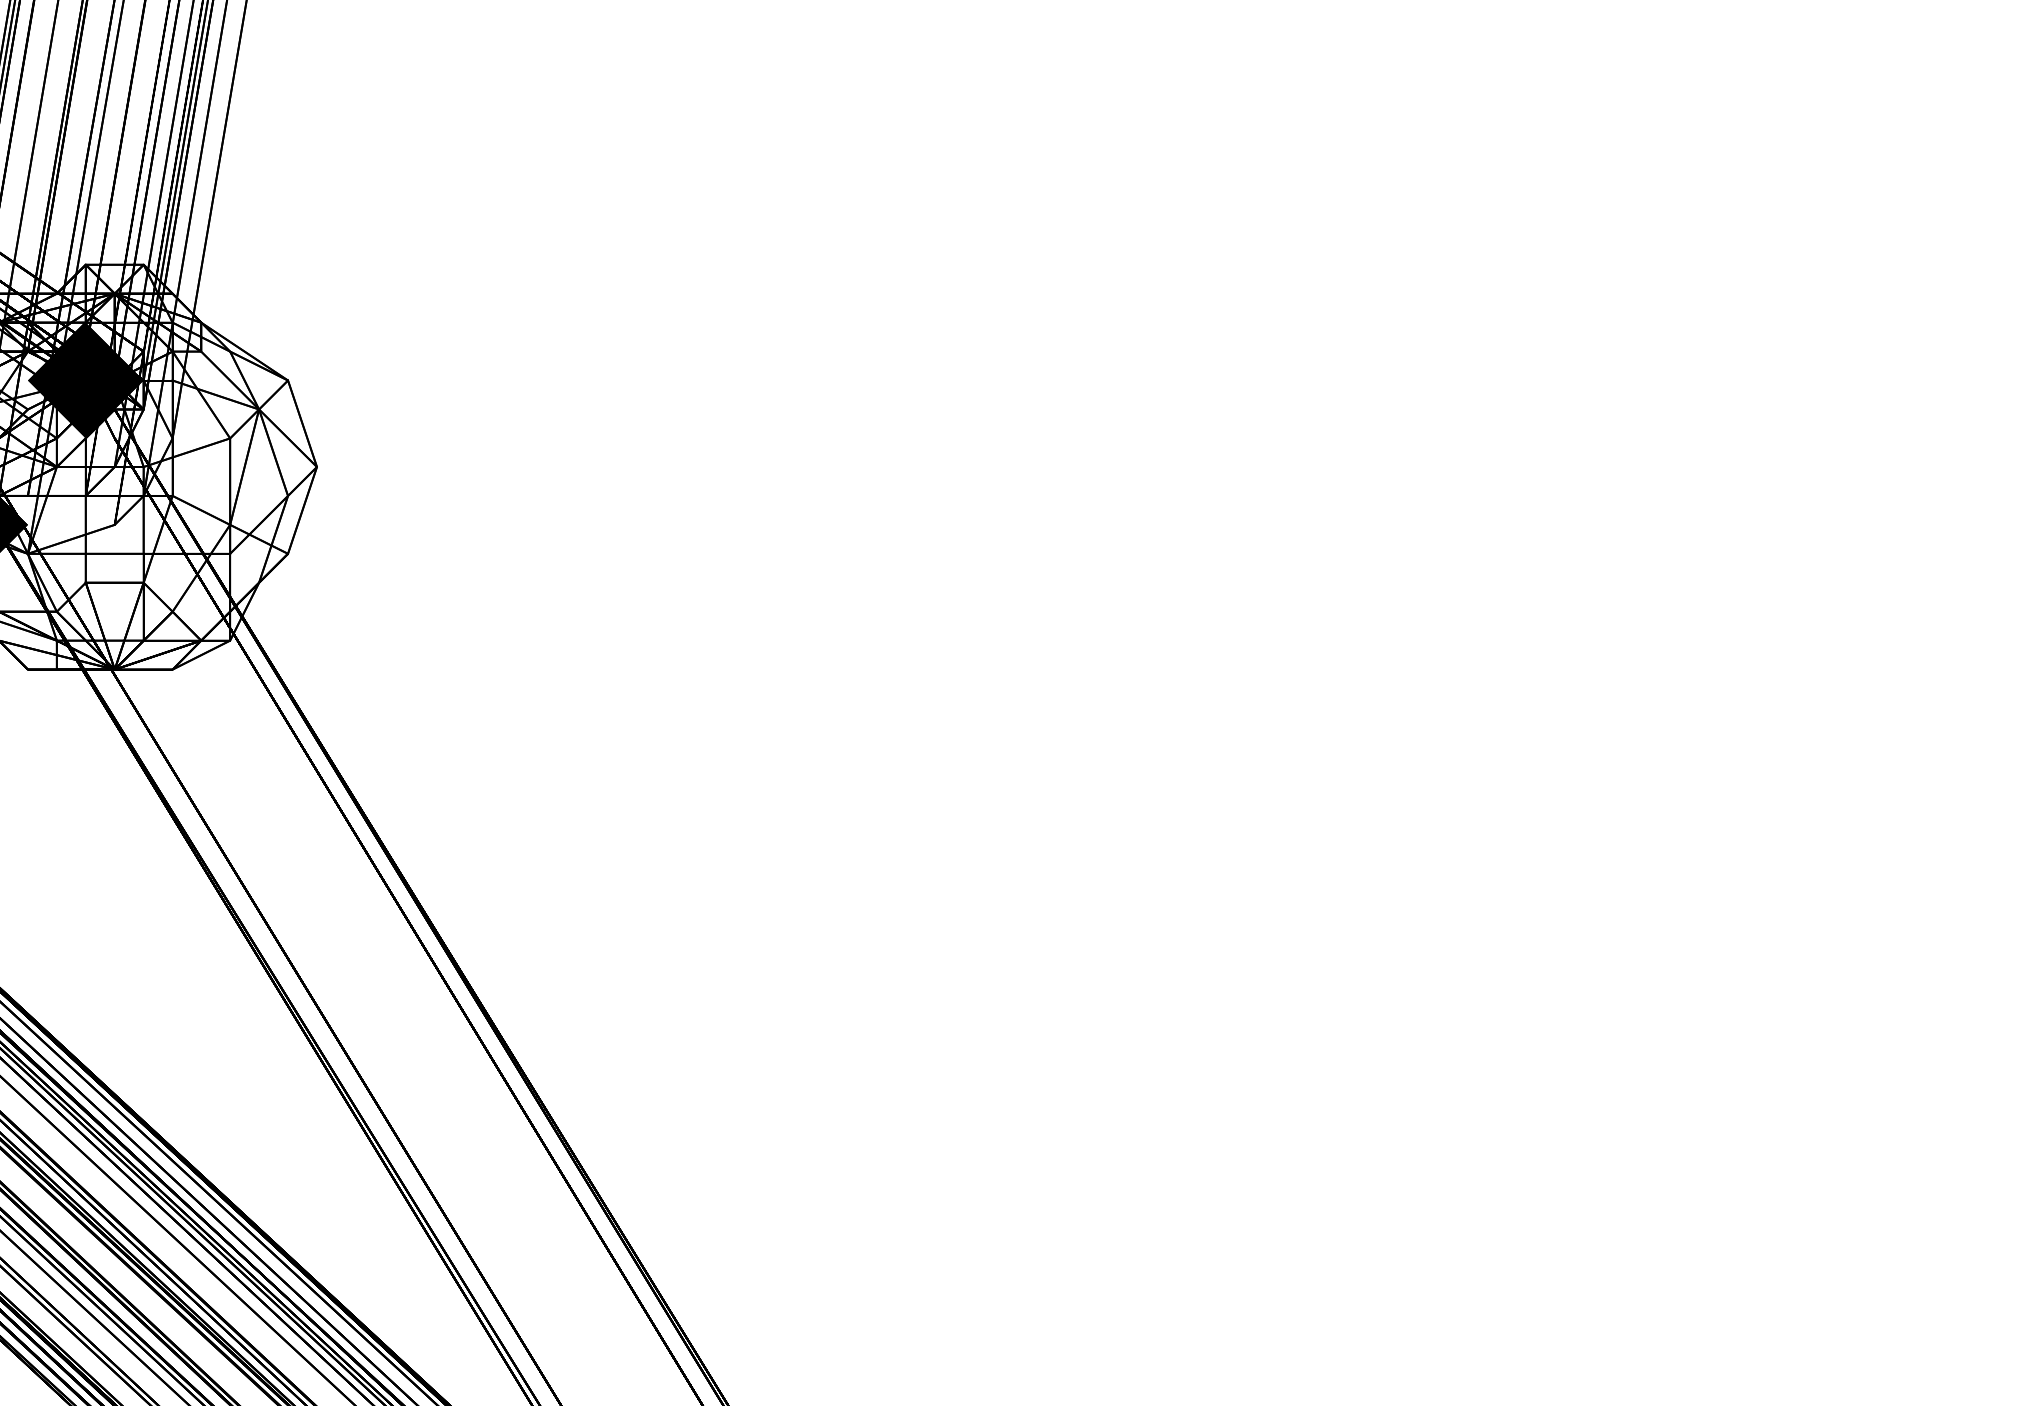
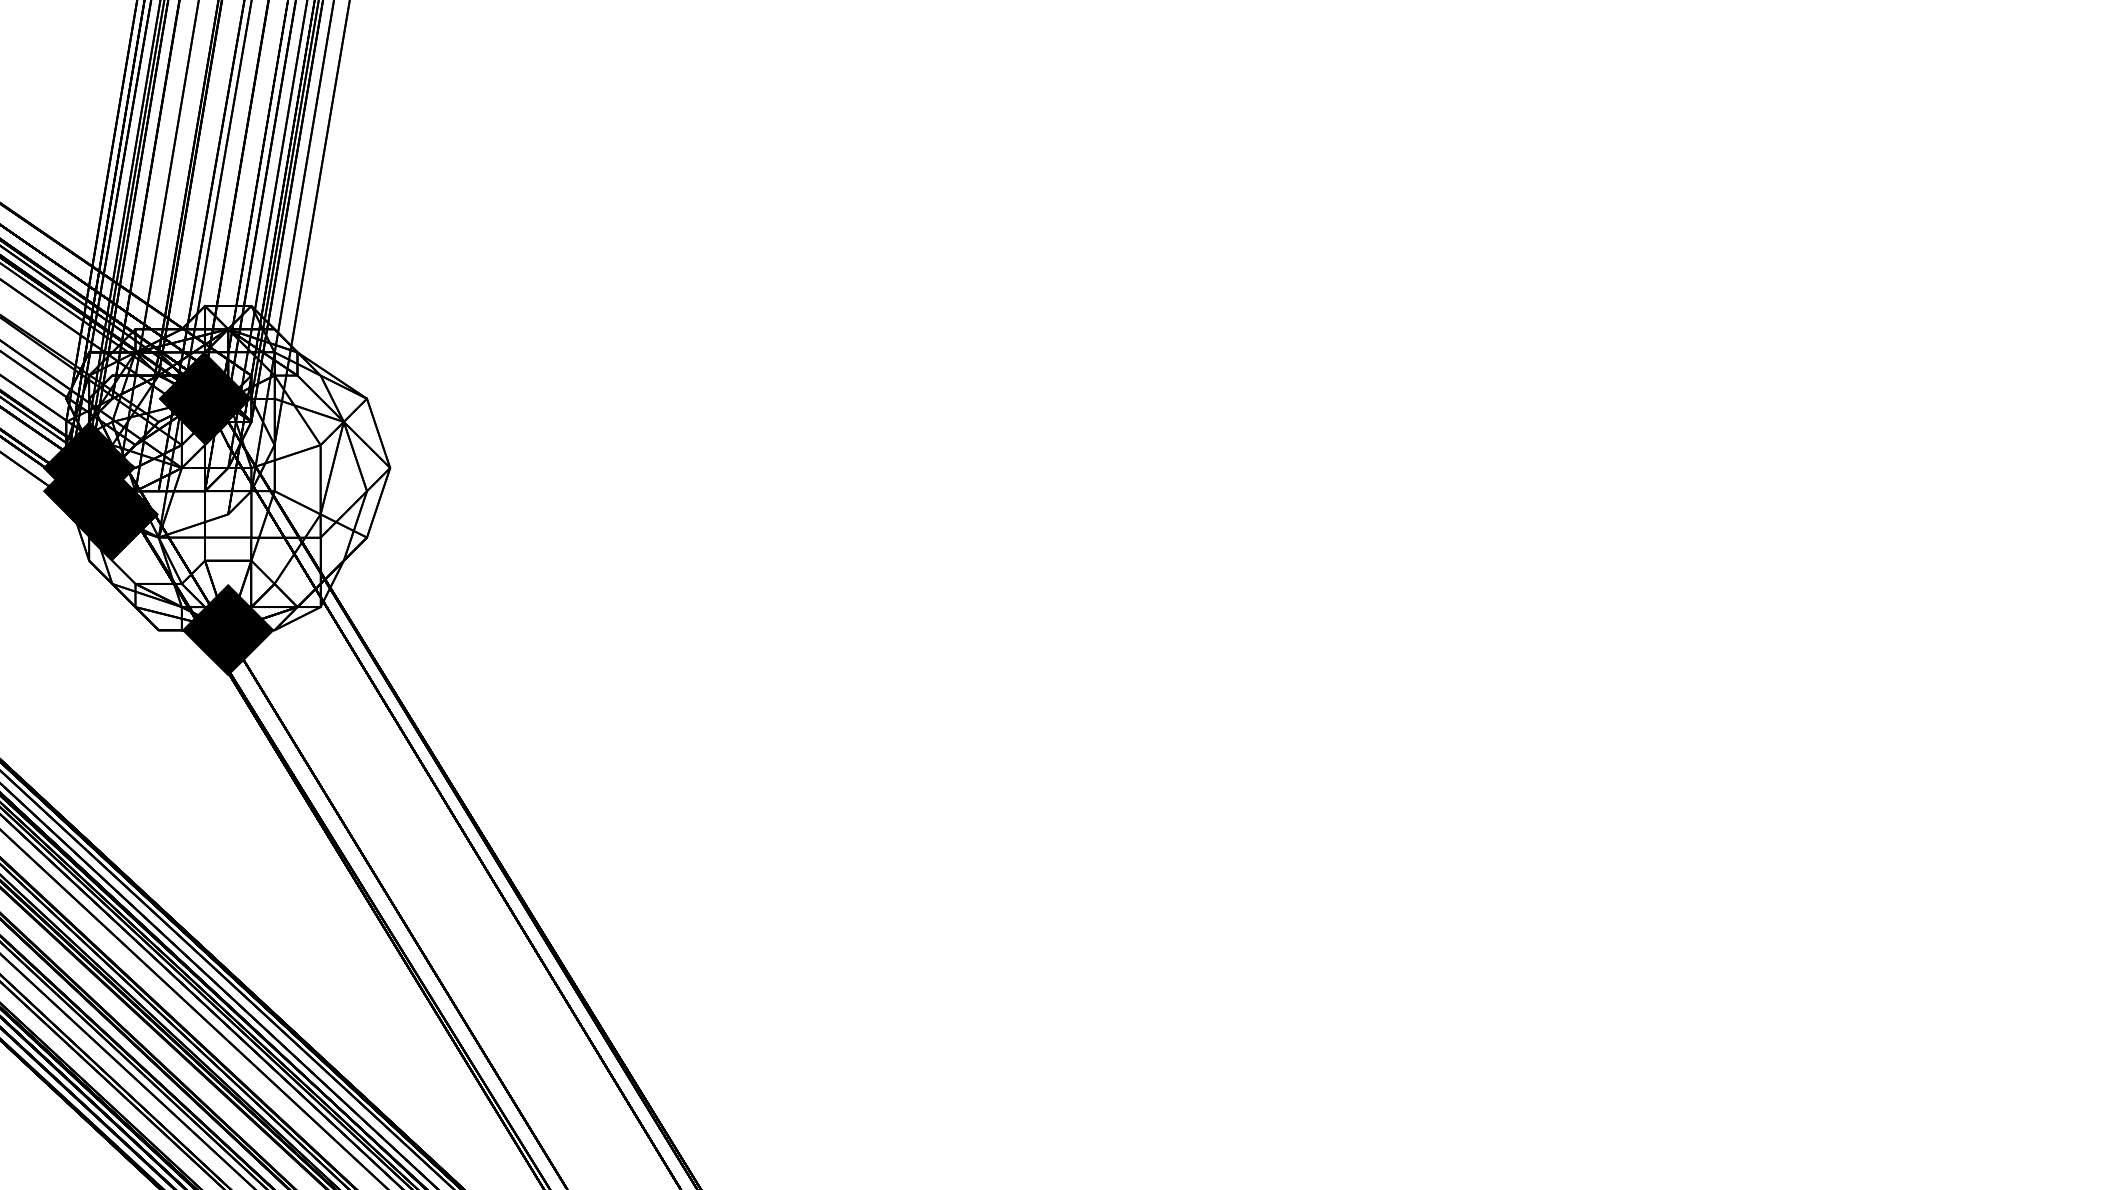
fill: (113, 668) -> (227, 629), added

